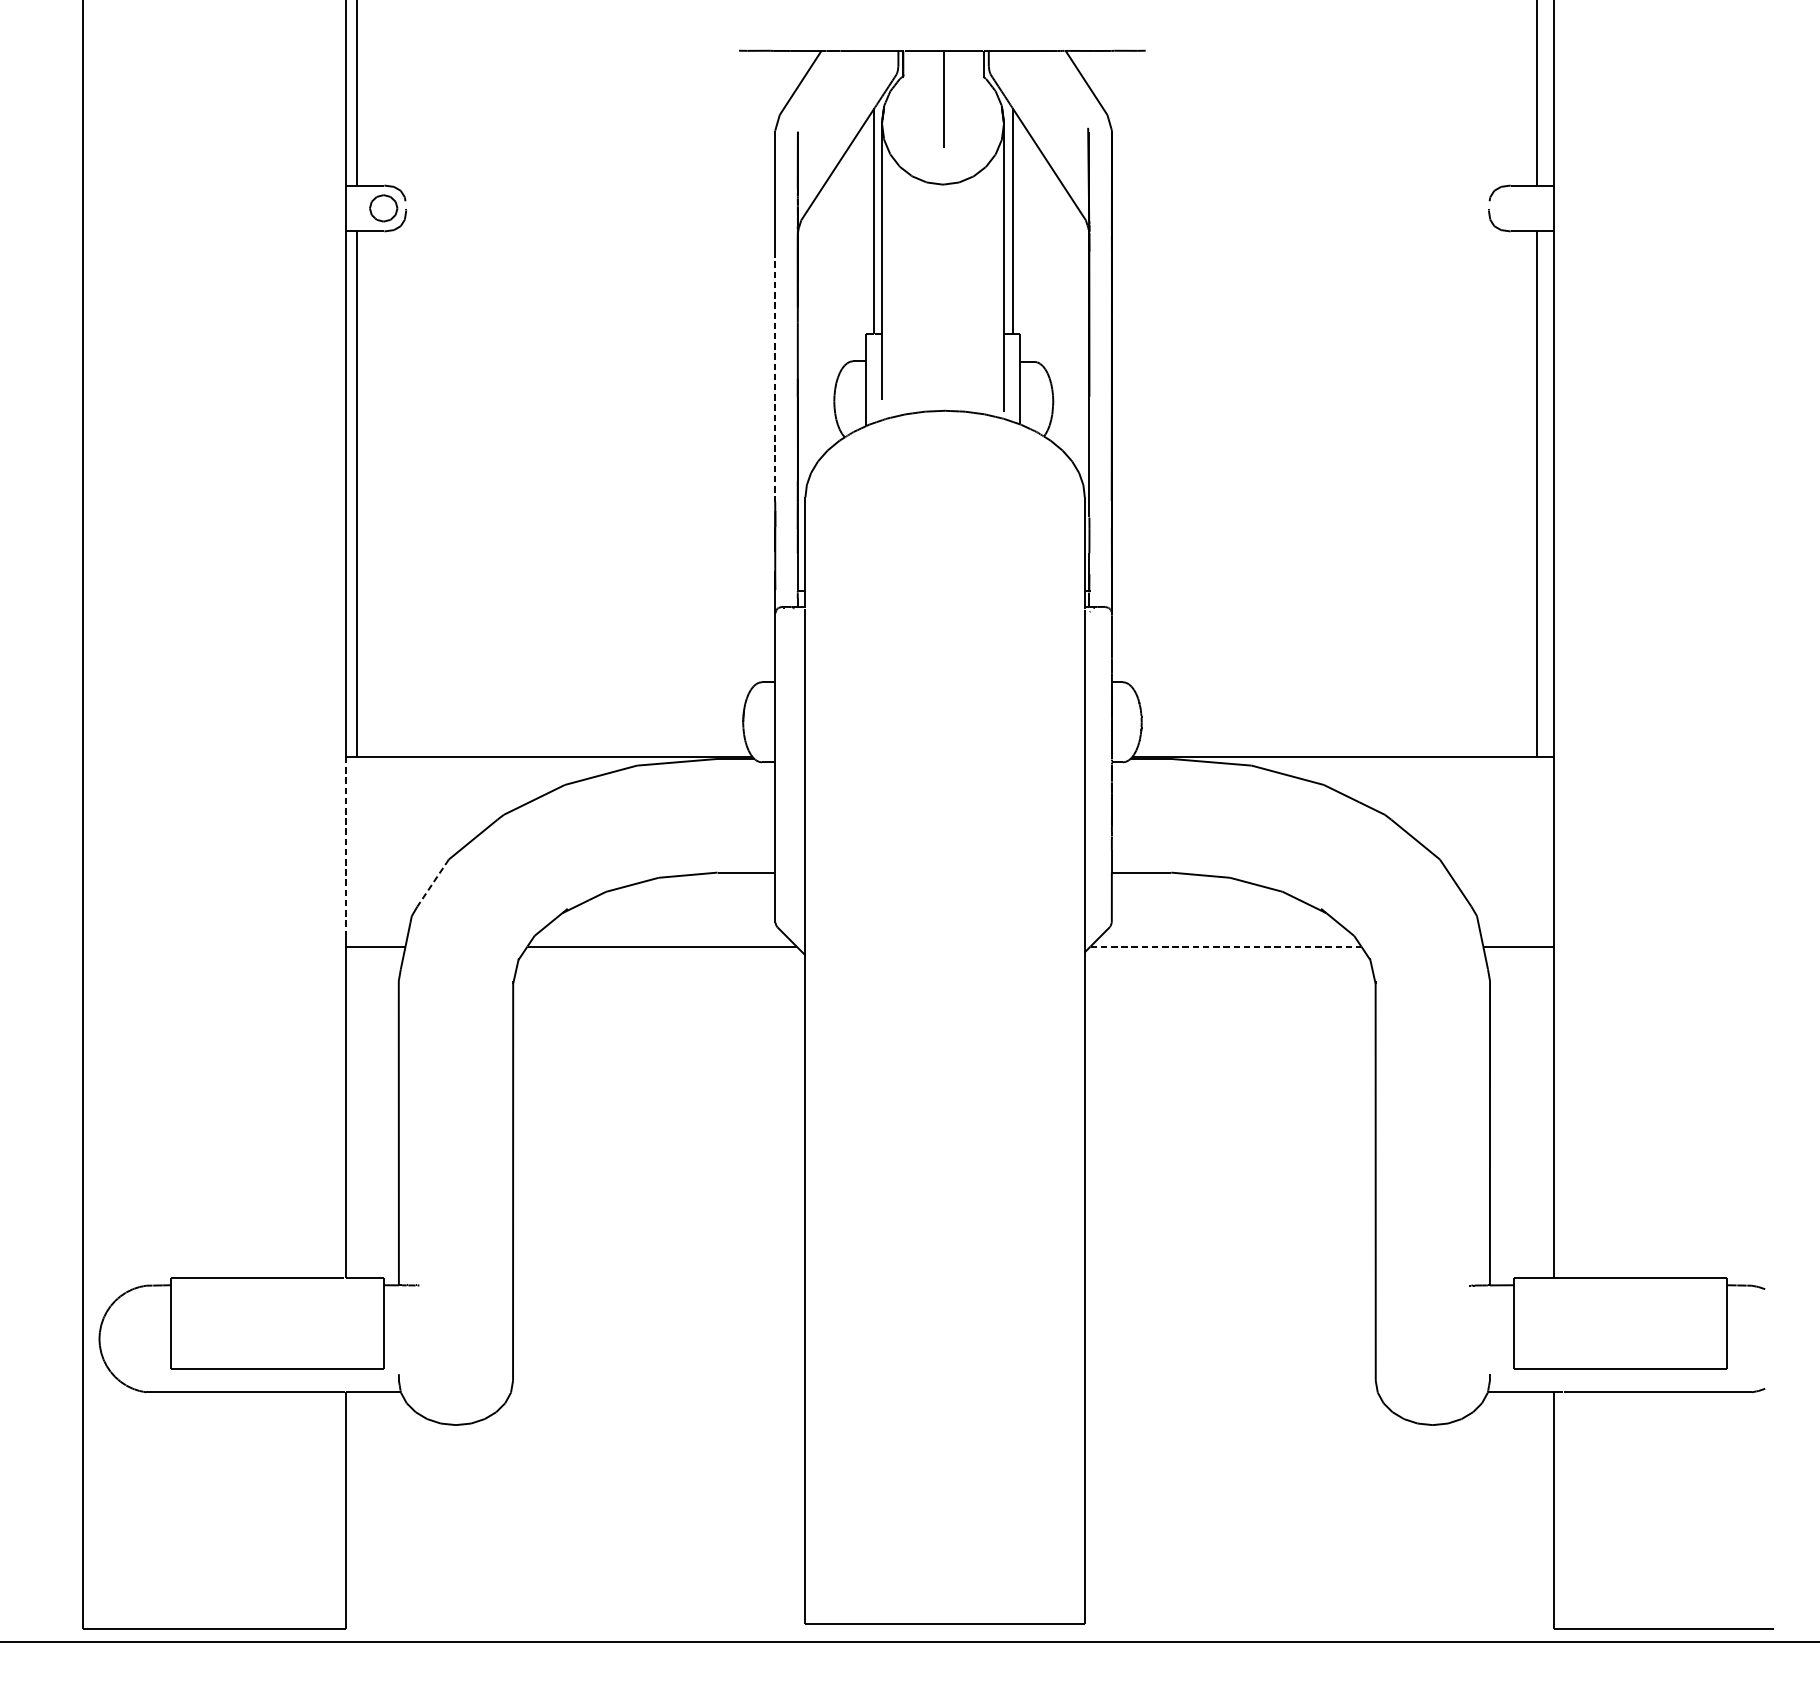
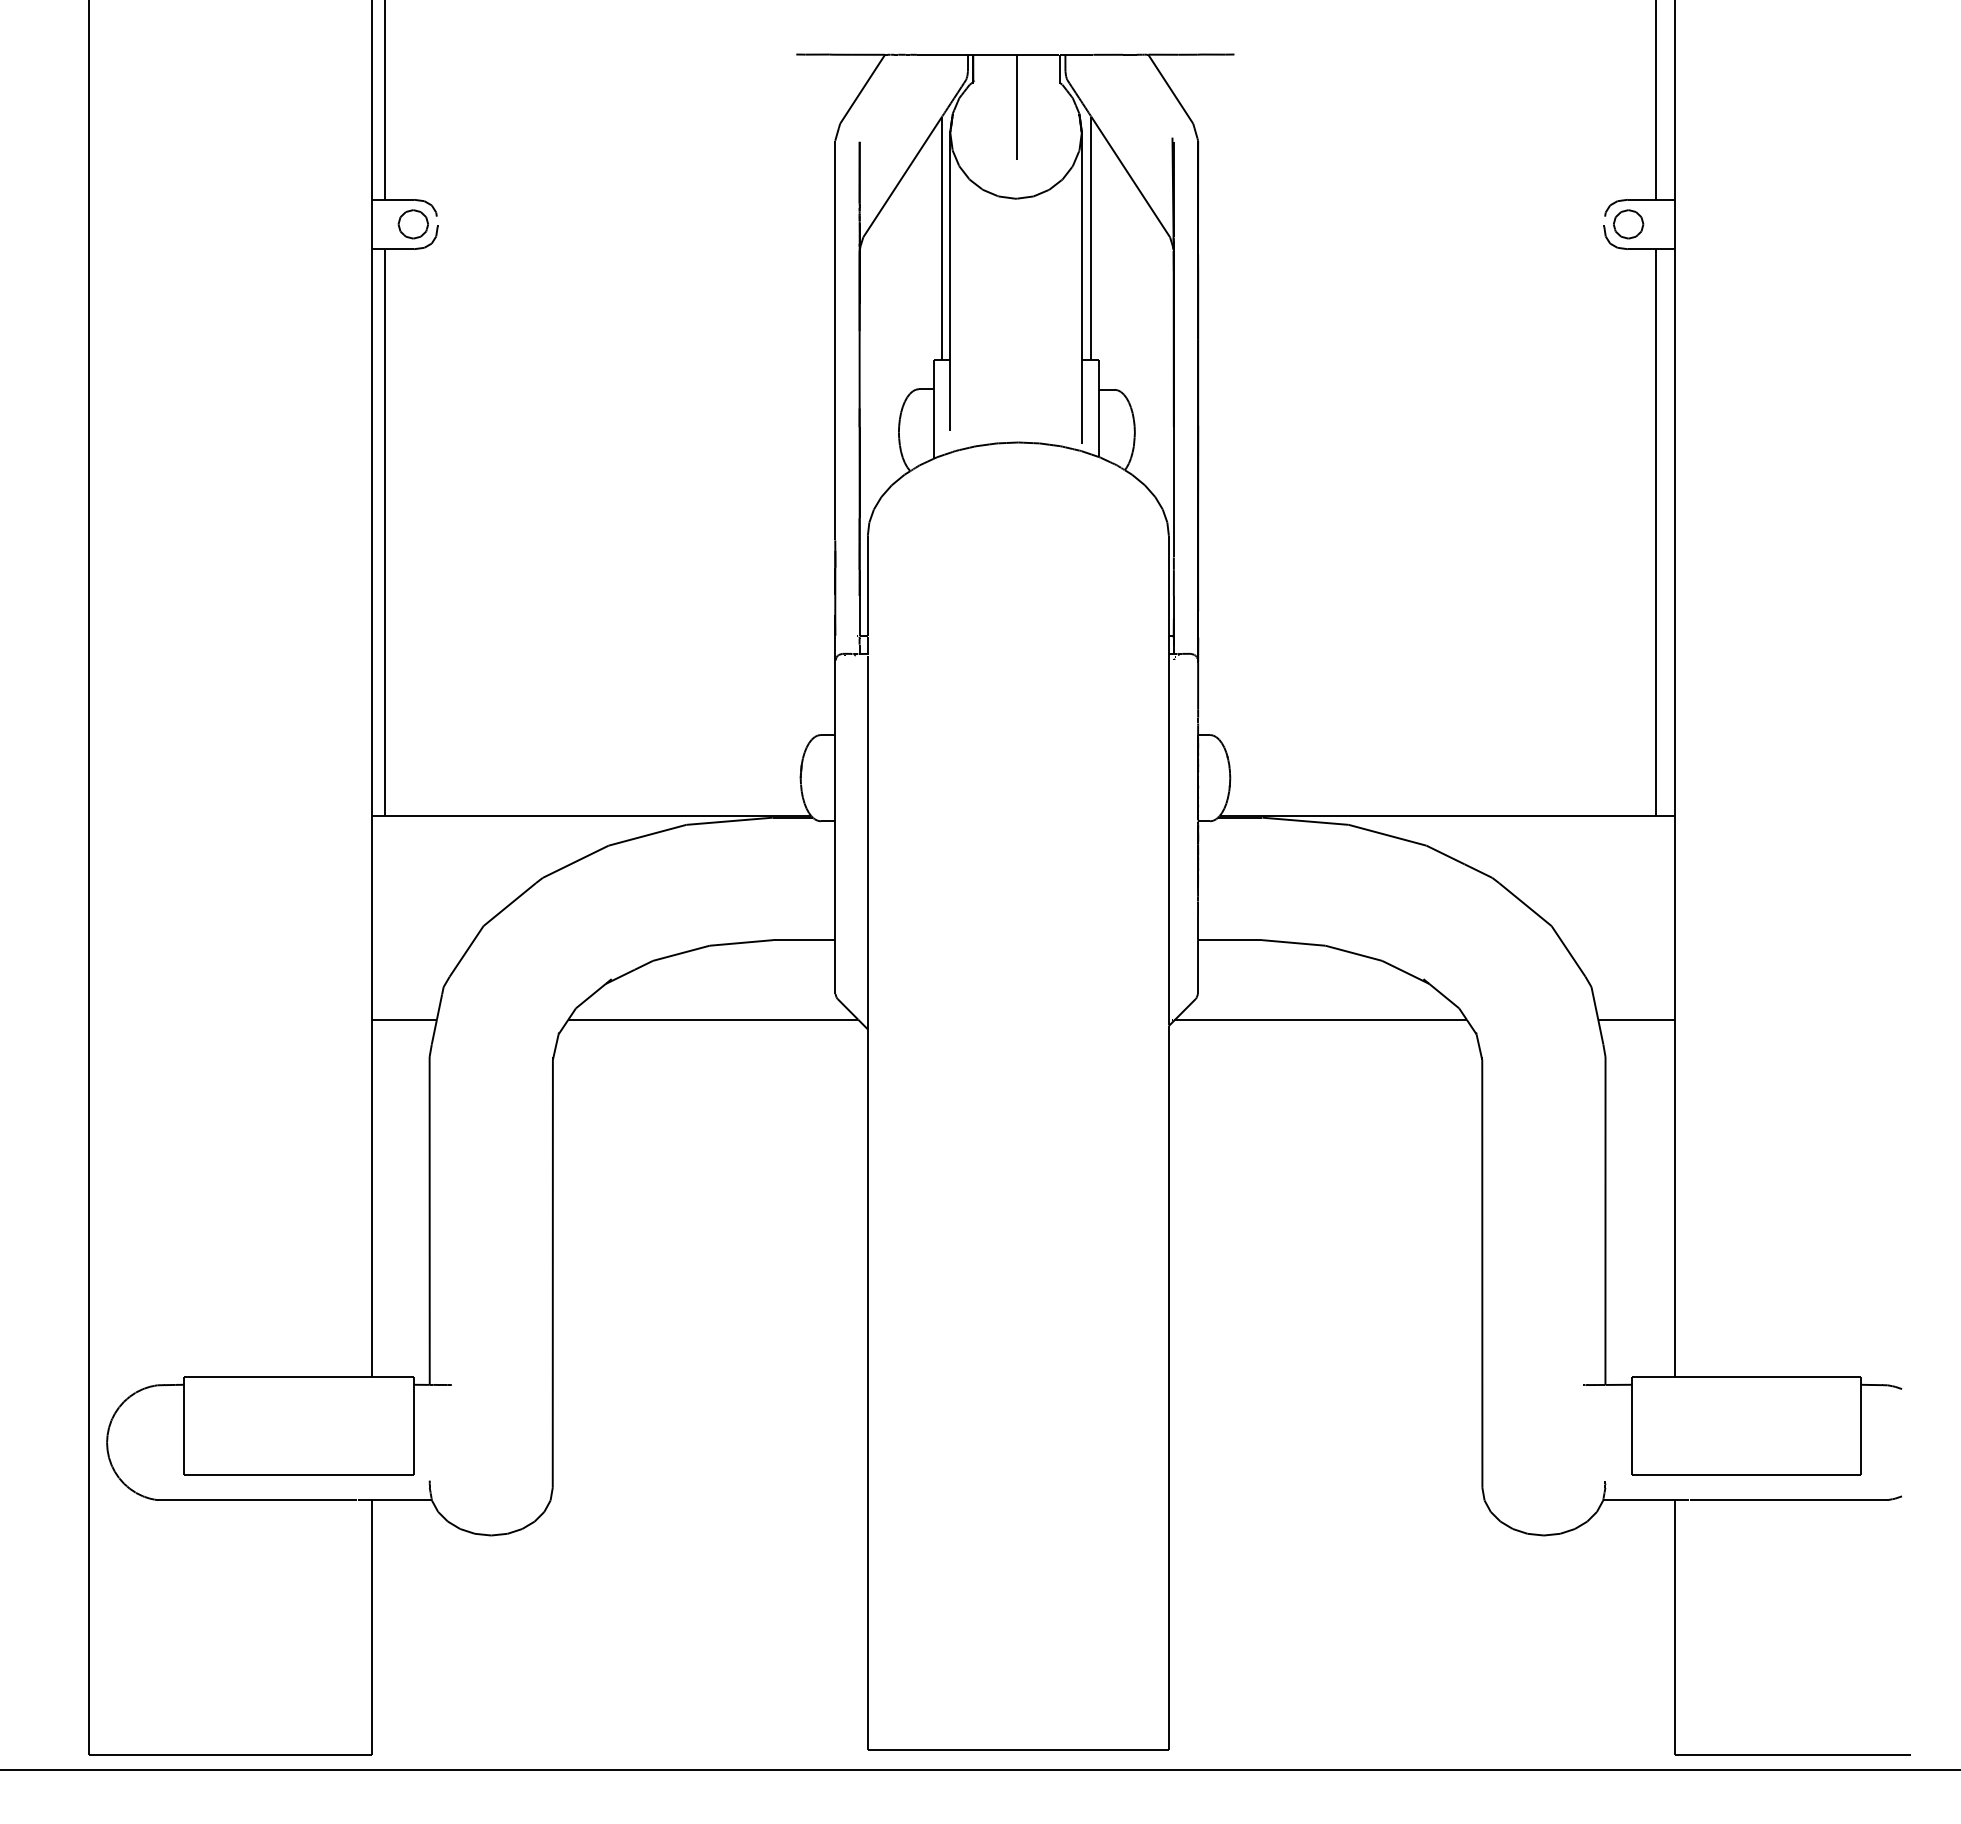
part: (1511, 208) -> (1628, 224), added
line: (775, 376) -> (835, 405), dashed -> solid
line: (345, 844) -> (372, 909), dashed -> solid
line: (433, 883) -> (466, 951), dashed -> solid
line: (1225, 946) -> (1320, 1019), dashed -> solid

